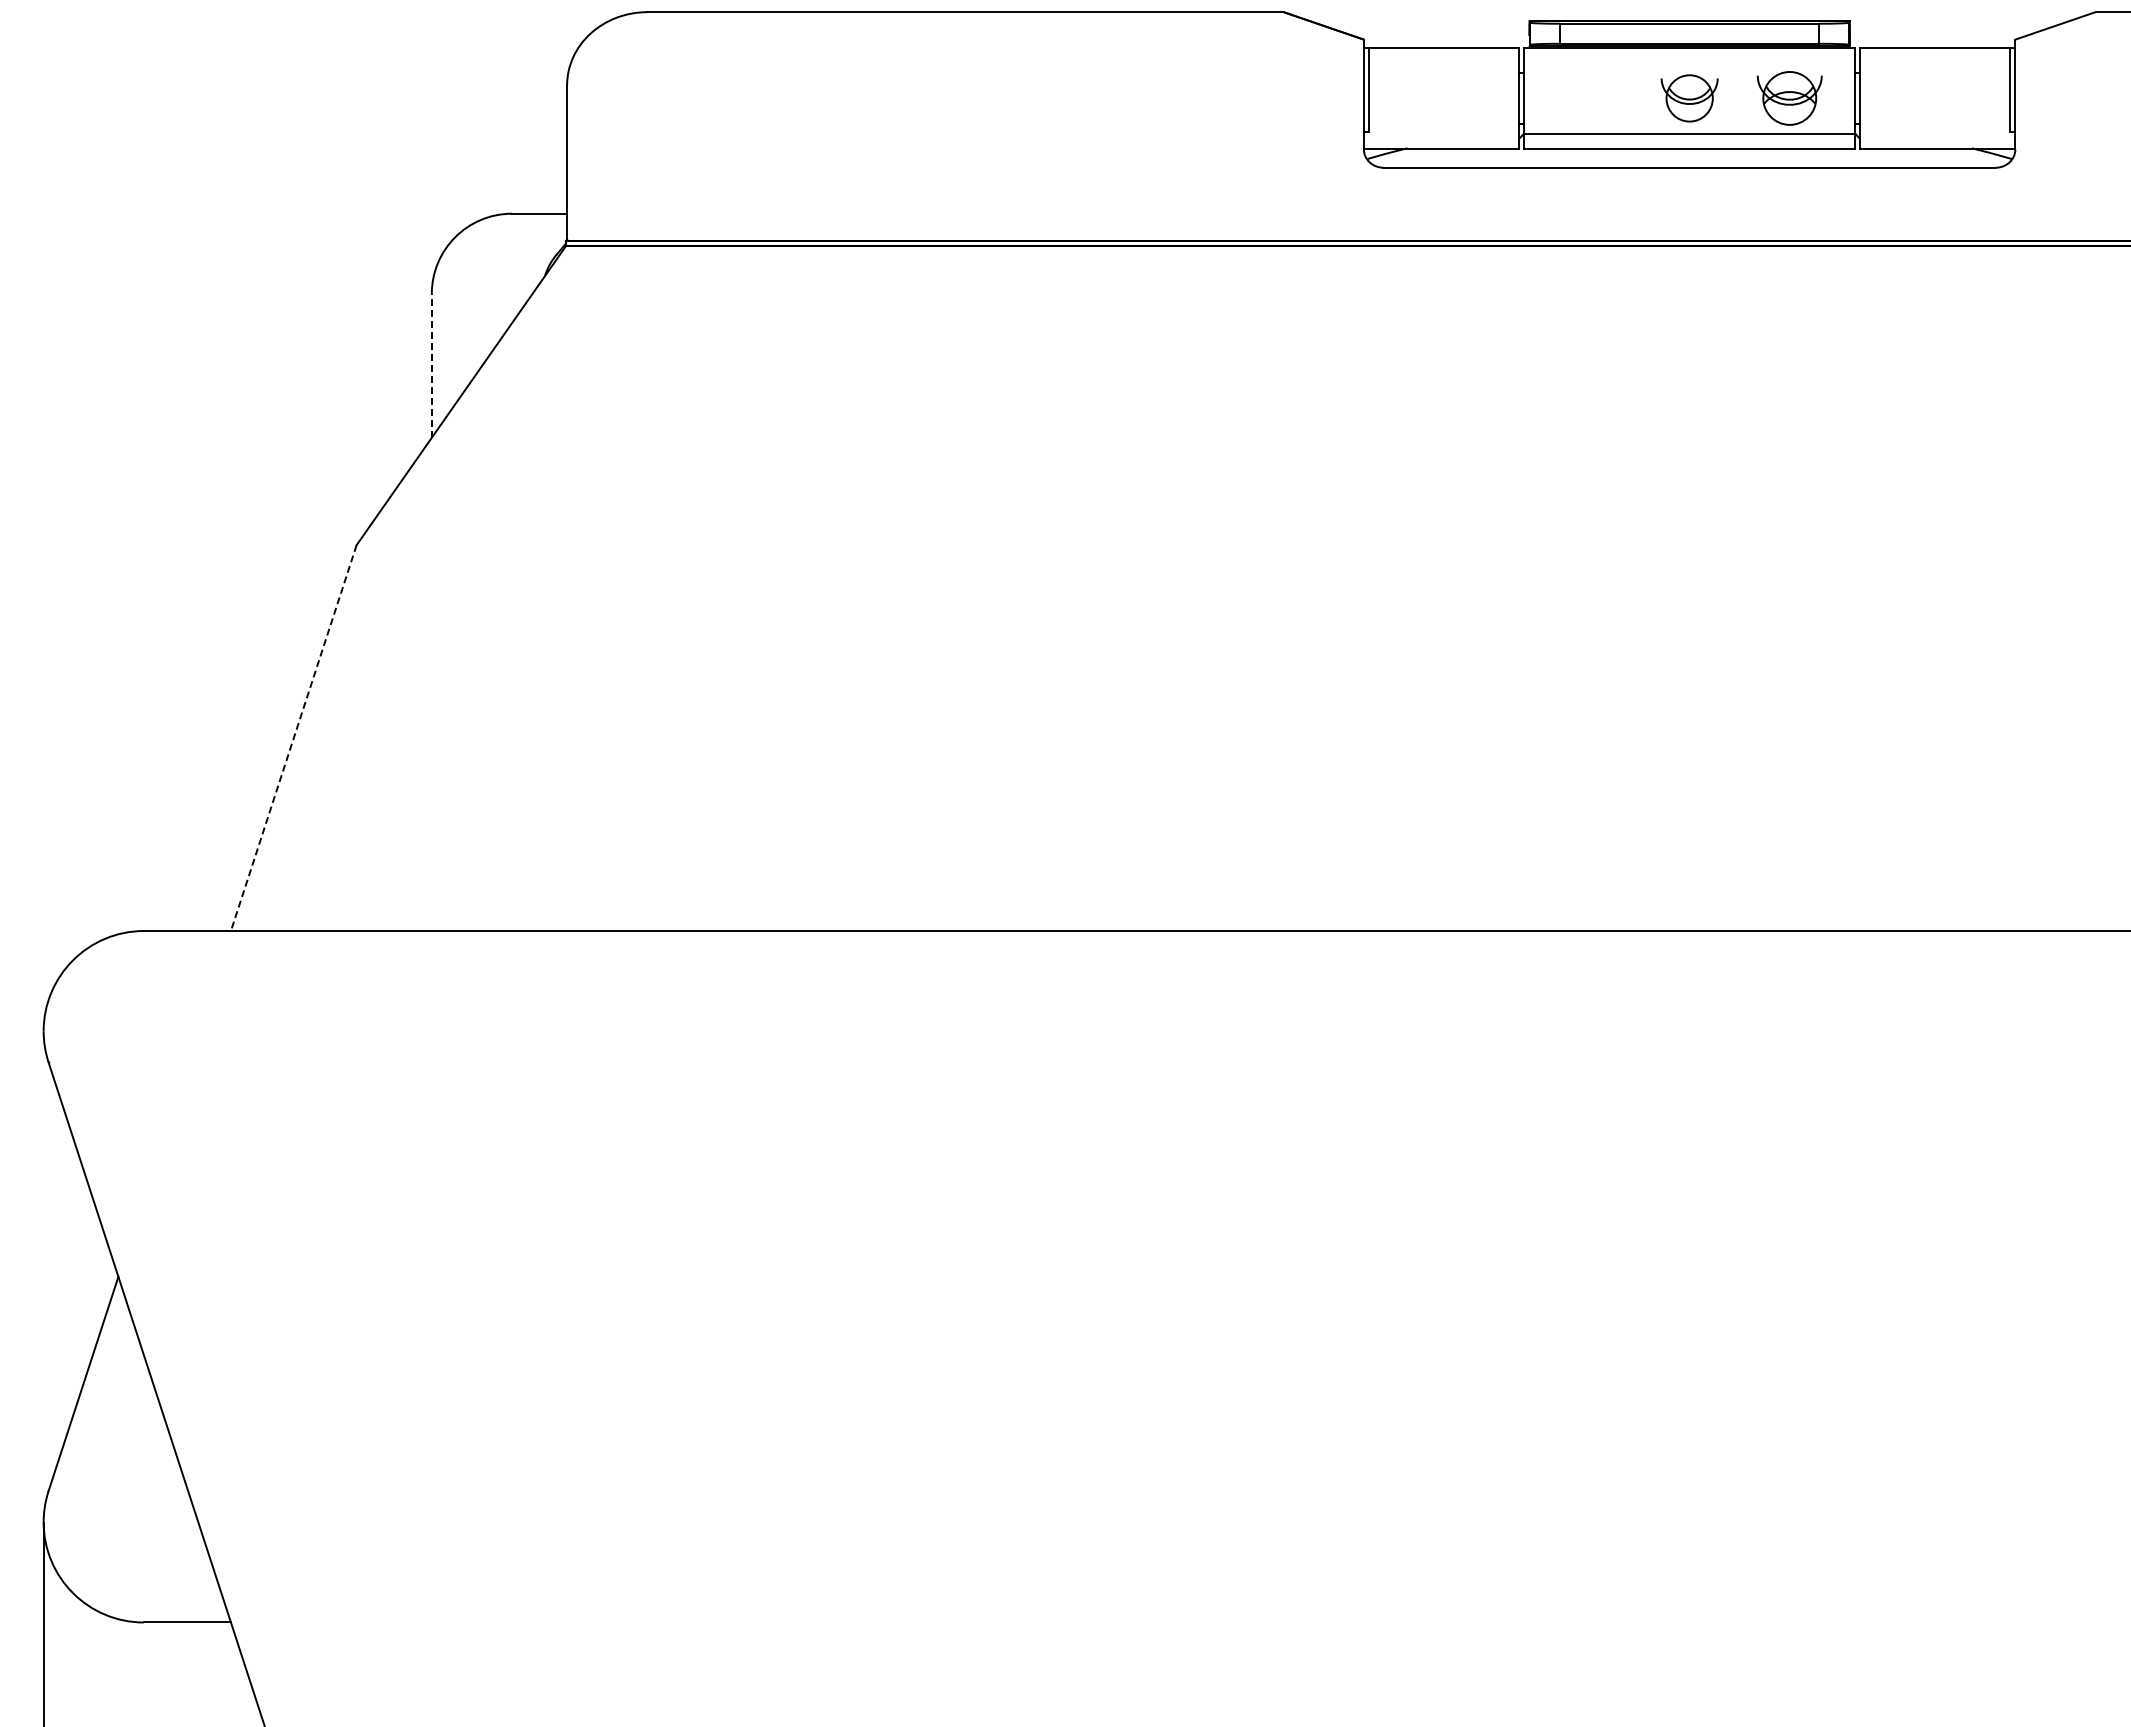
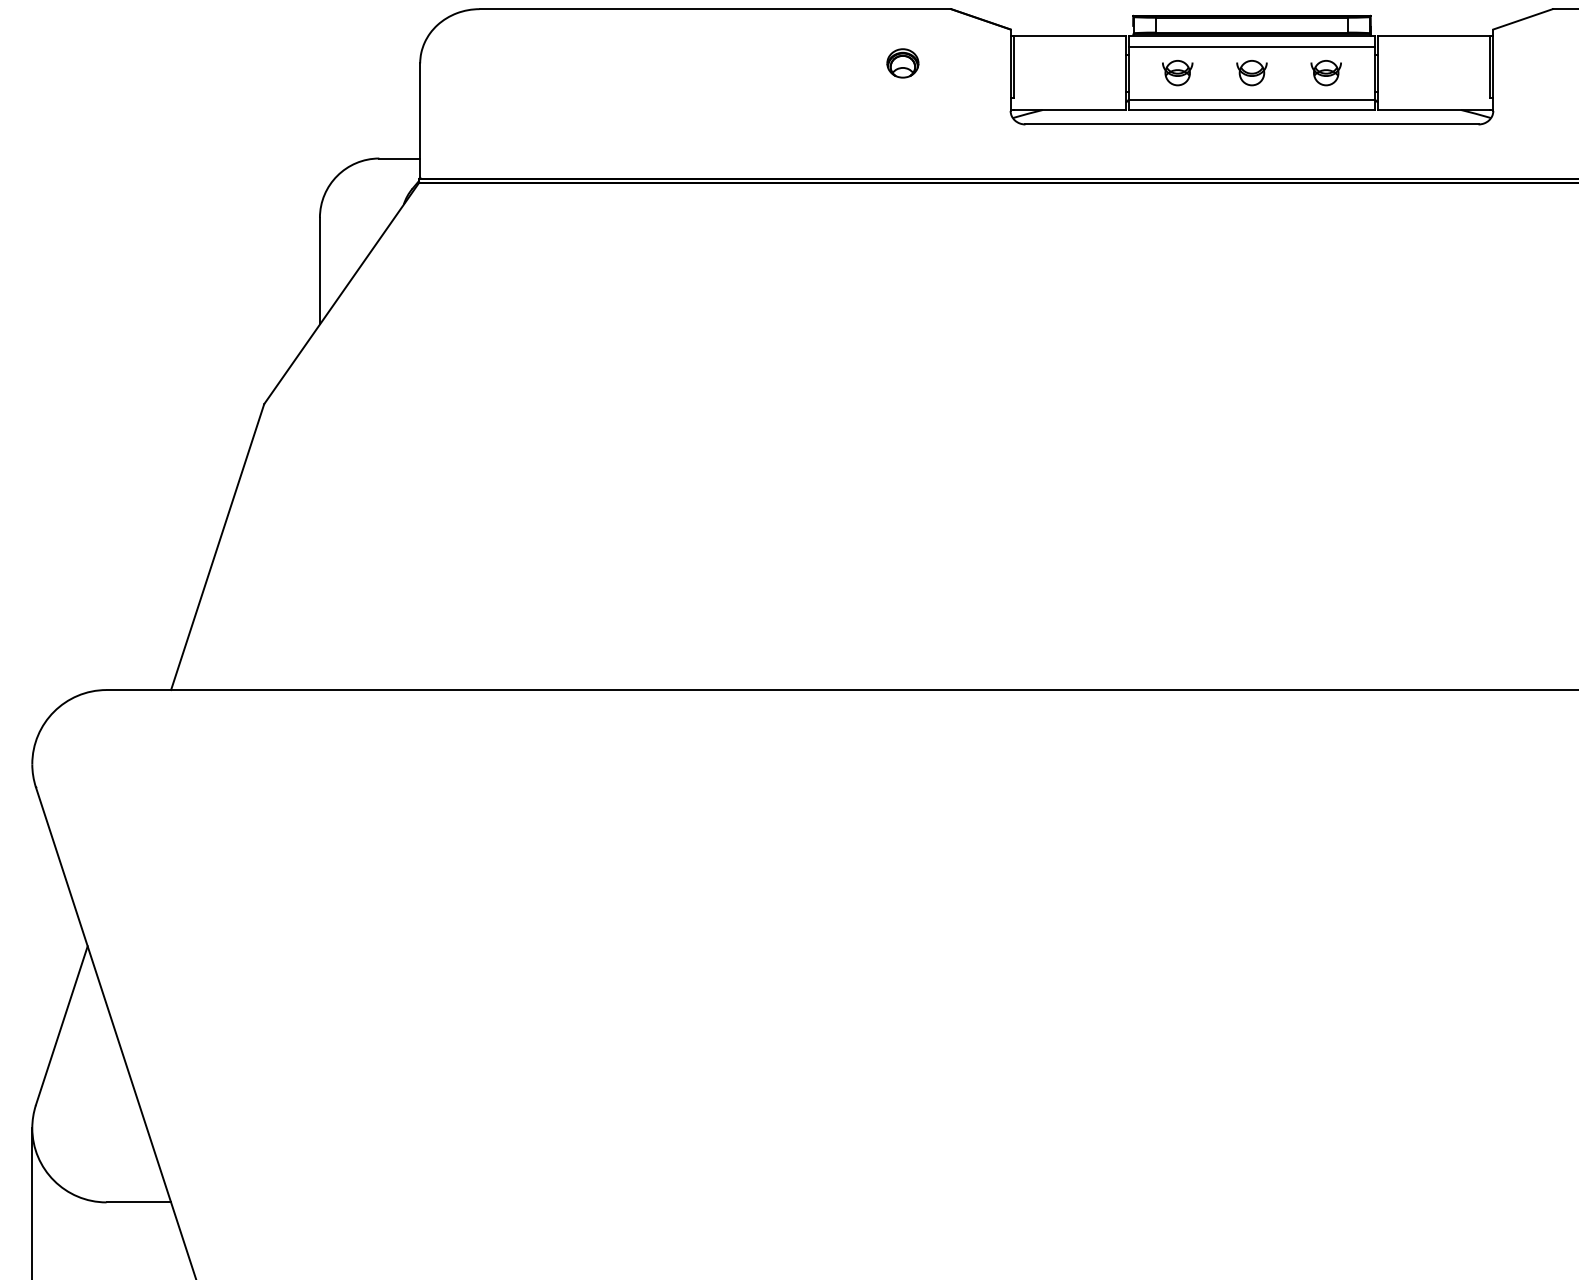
line: (1689, 62) -> (1251, 46), added
part: (1218, 85) -> (902, 63), added
part: (1589, 98) -> (1177, 73), added
part: (1689, 98) -> (1251, 73), size x0.71
part: (1789, 98) -> (1325, 73), size x0.62
line: (431, 365) -> (319, 270), dashed -> solid
line: (293, 738) -> (217, 547), dashed -> solid

